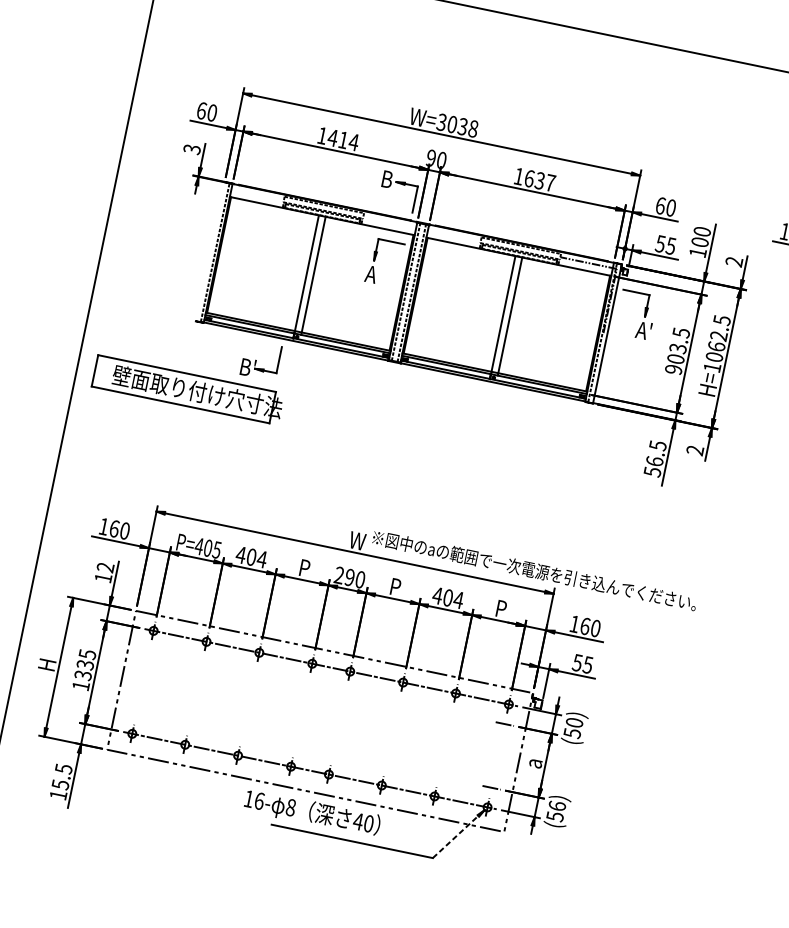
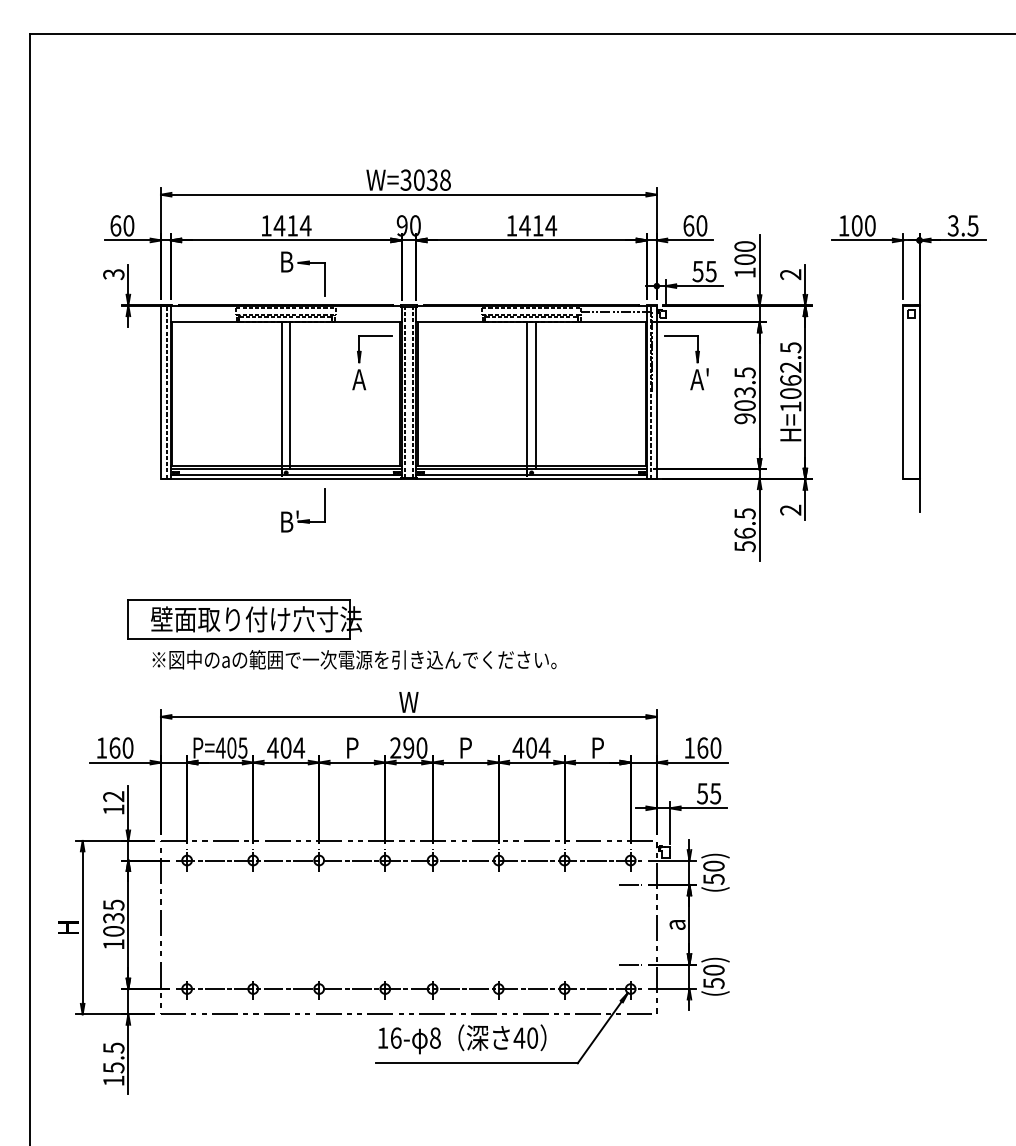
text: (540, 180) -> (538, 225), 1637 -> 1414
part: (400, 184) -> (303, 264), moved
line: (210, 251) -> (161, 392), added
part: (260, 360) -> (303, 510), moved
part: (188, 389) -> (244, 619), moved
text: (534, 570) -> (354, 659), moved
text: (82, 675) -> (113, 931), 1335 -> 1035
text: (557, 805) -> (713, 969), (56) -> (50)
text: (312, 813) -> (462, 1039), moved
line: (455, 837) -> (599, 1032), dashed -> solid

